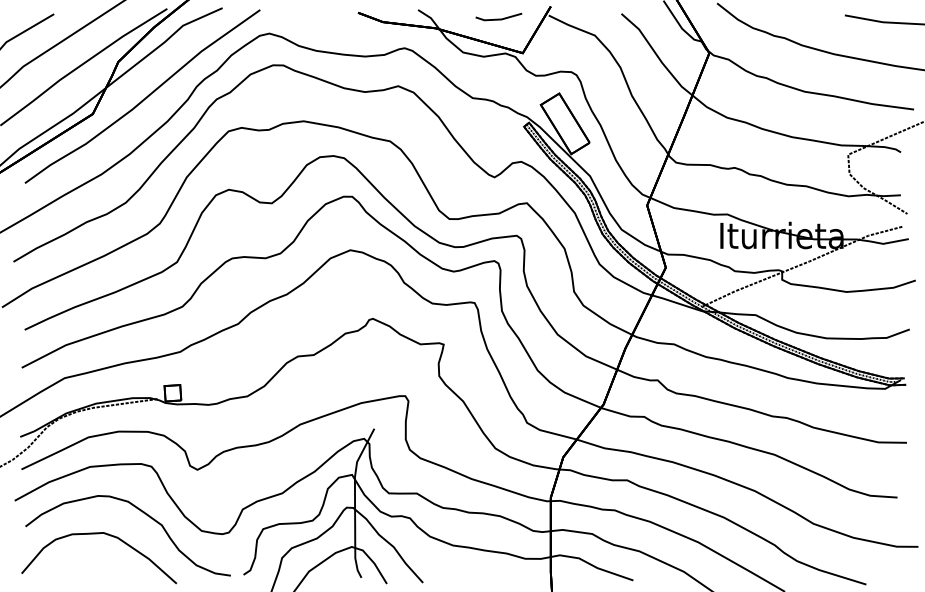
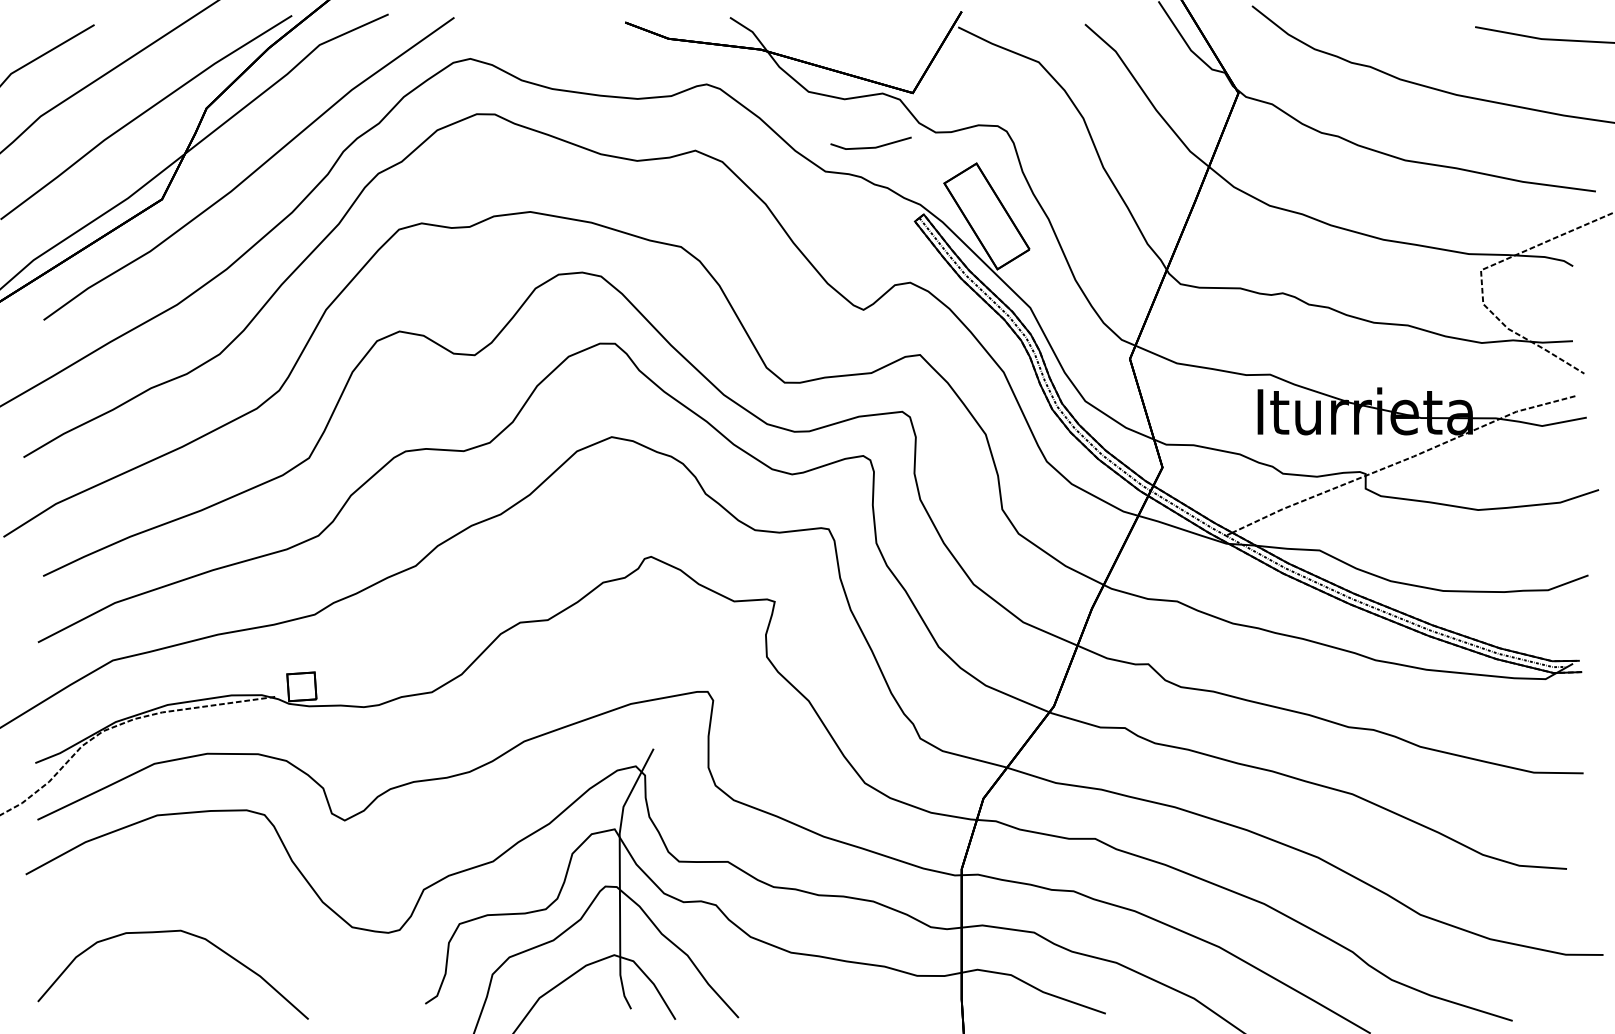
line: (498, 18) -> (870, 145), moved
curve: (143, 513) -> (250, 896), removed

